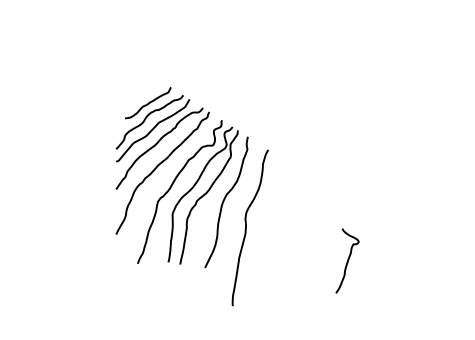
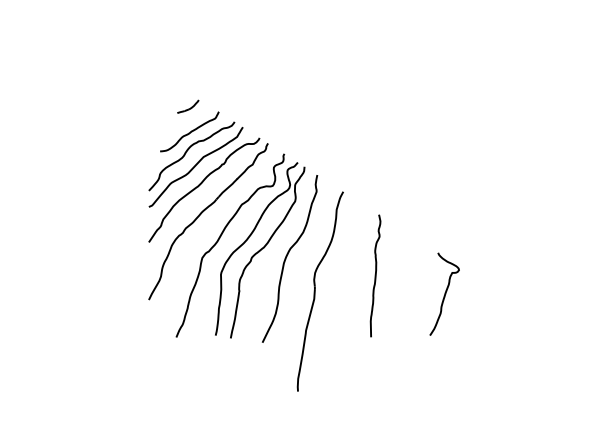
part: (146, 82) -> (187, 105), added
curve: (293, 215) -> (375, 275), added
curve: (347, 260) -> (444, 293), moved

